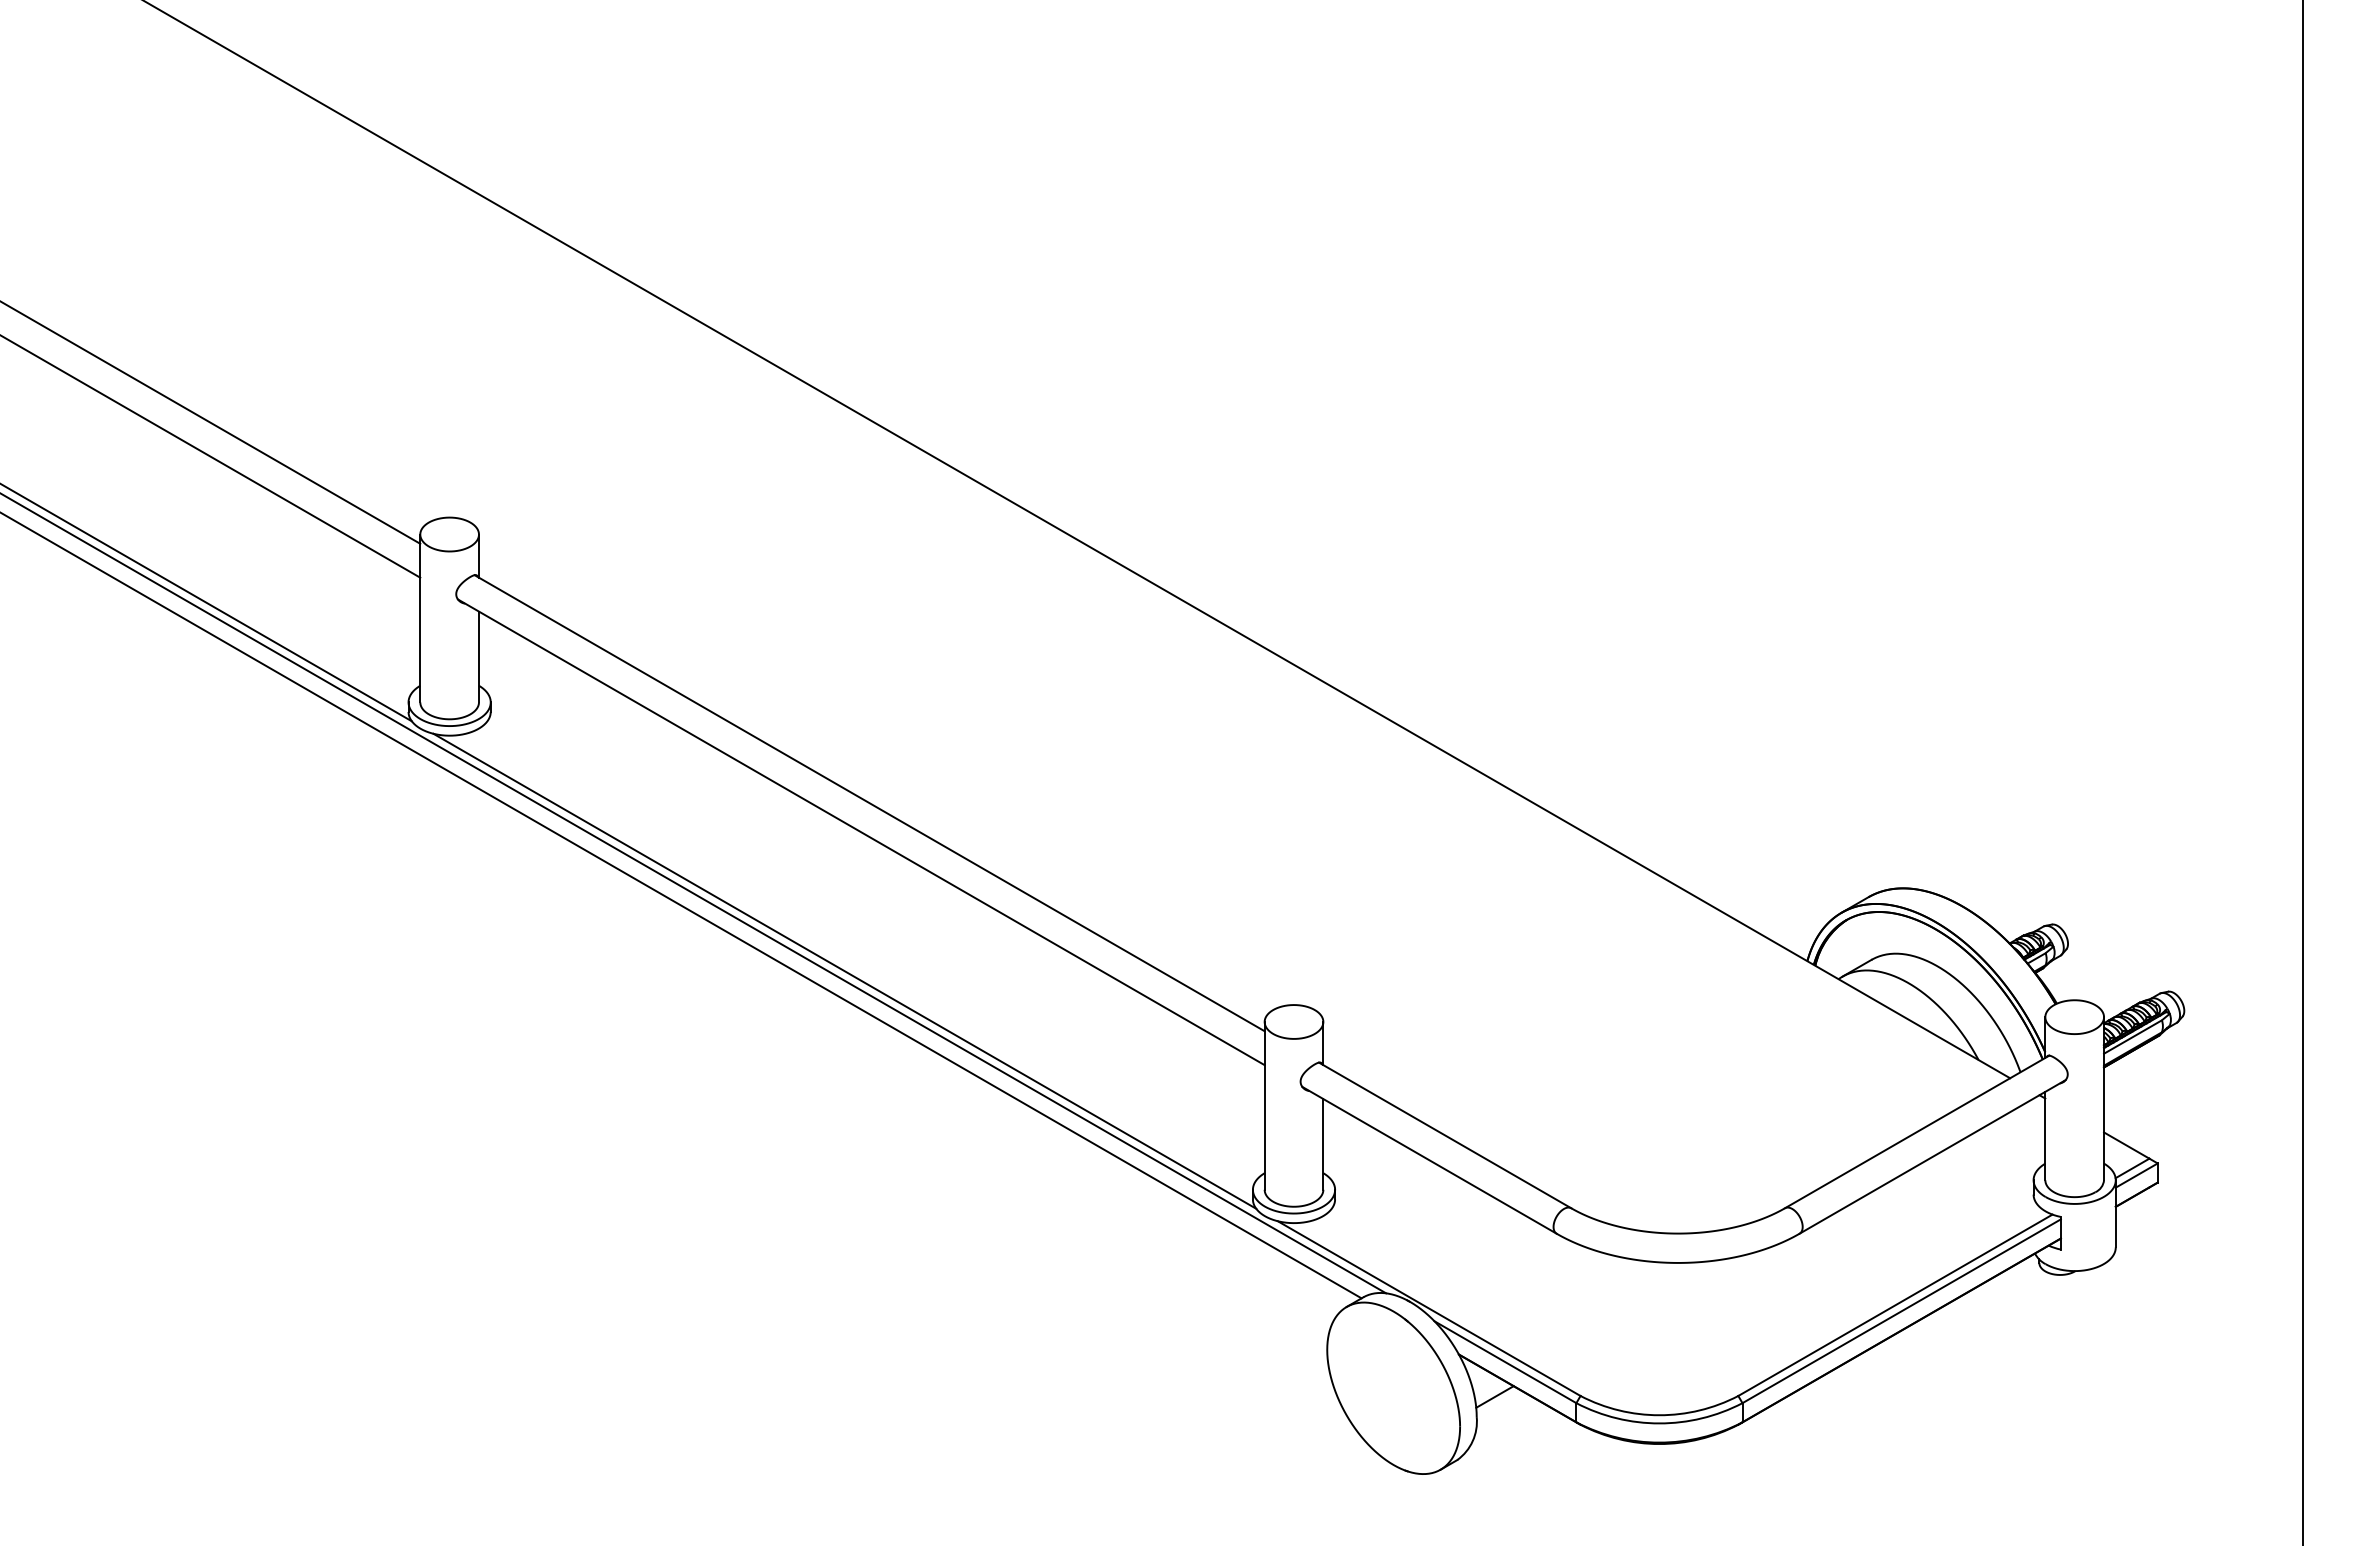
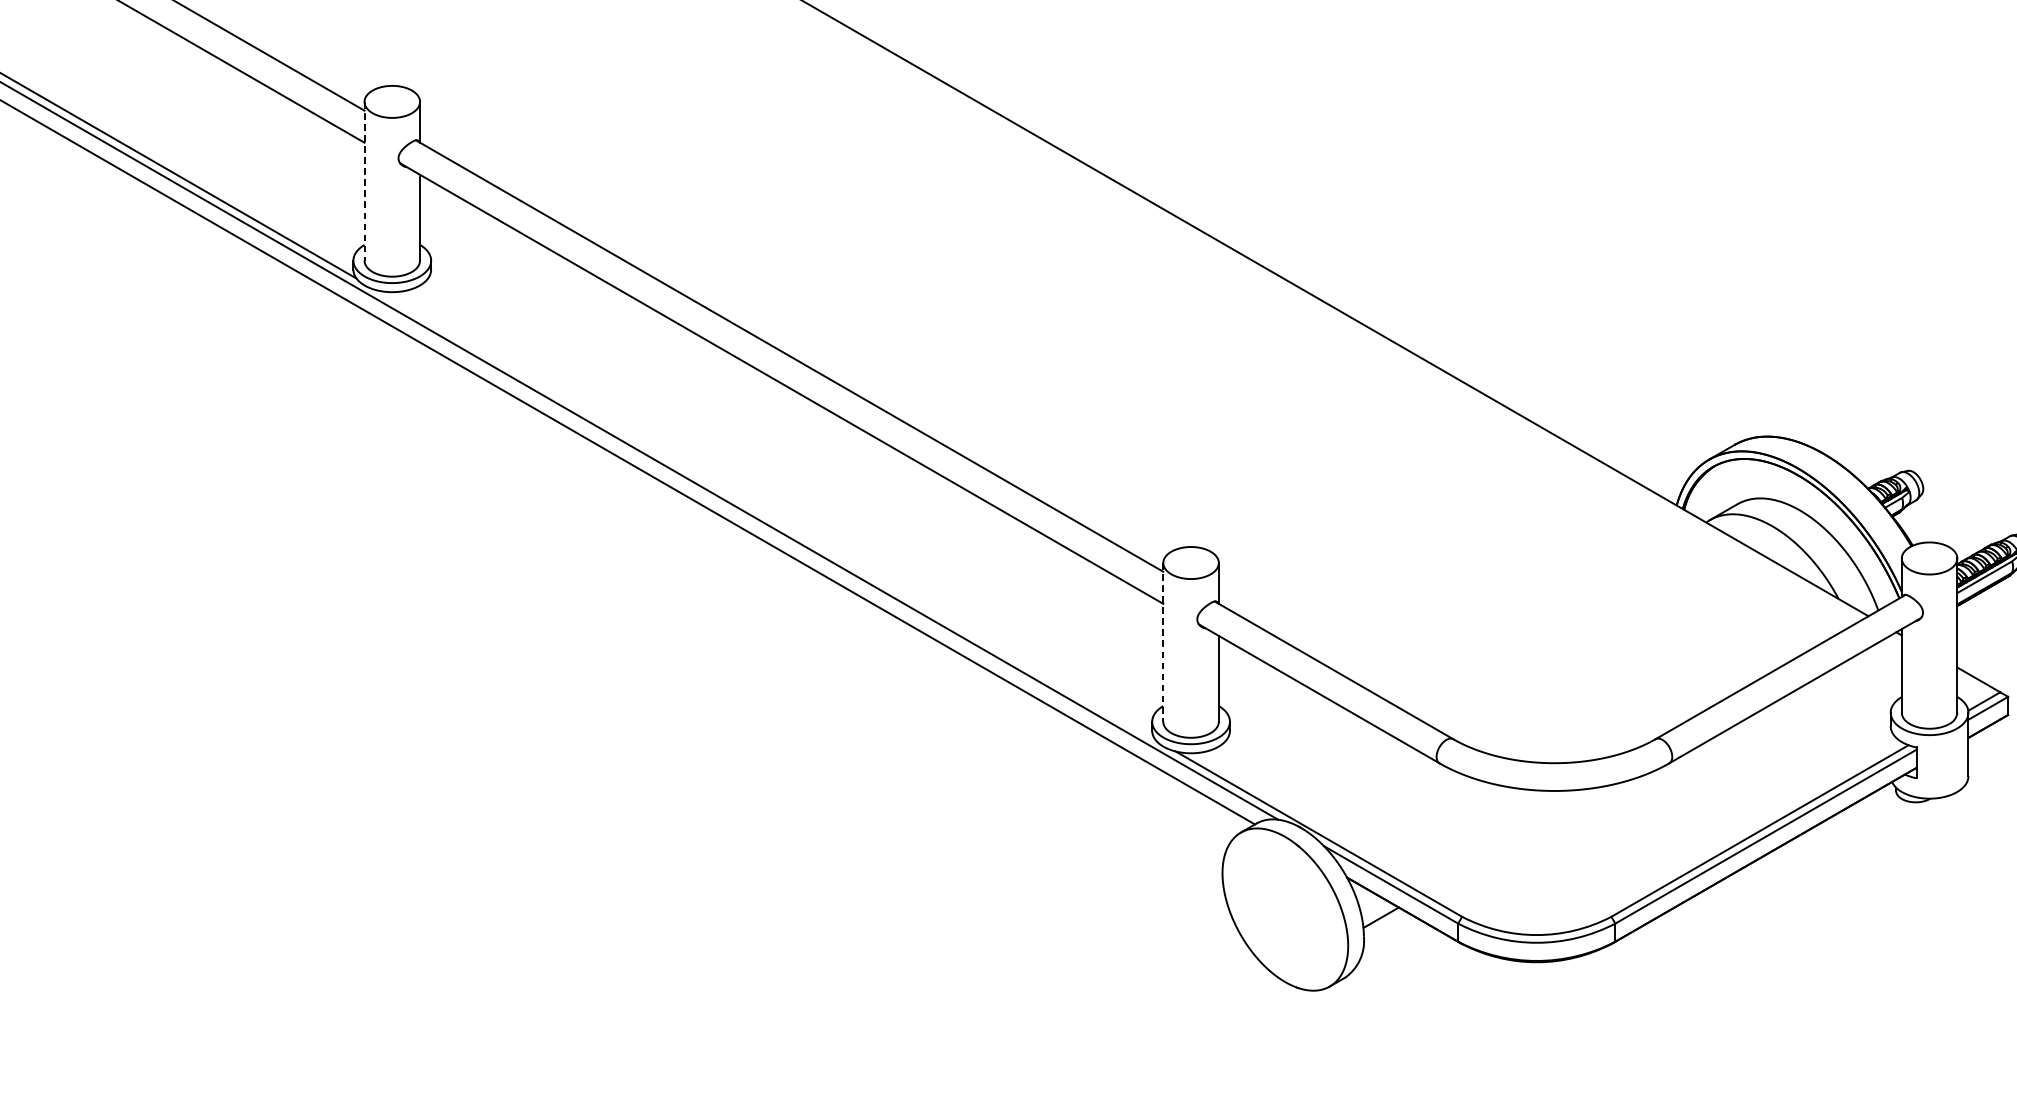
line: (420, 618) -> (364, 181), solid -> dashed
line: (844, 970) -> (765, 514), removed
line: (1264, 1105) -> (1163, 642), solid -> dashed

